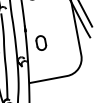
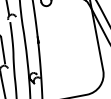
part: (41, 42) -> (56, 55), removed

